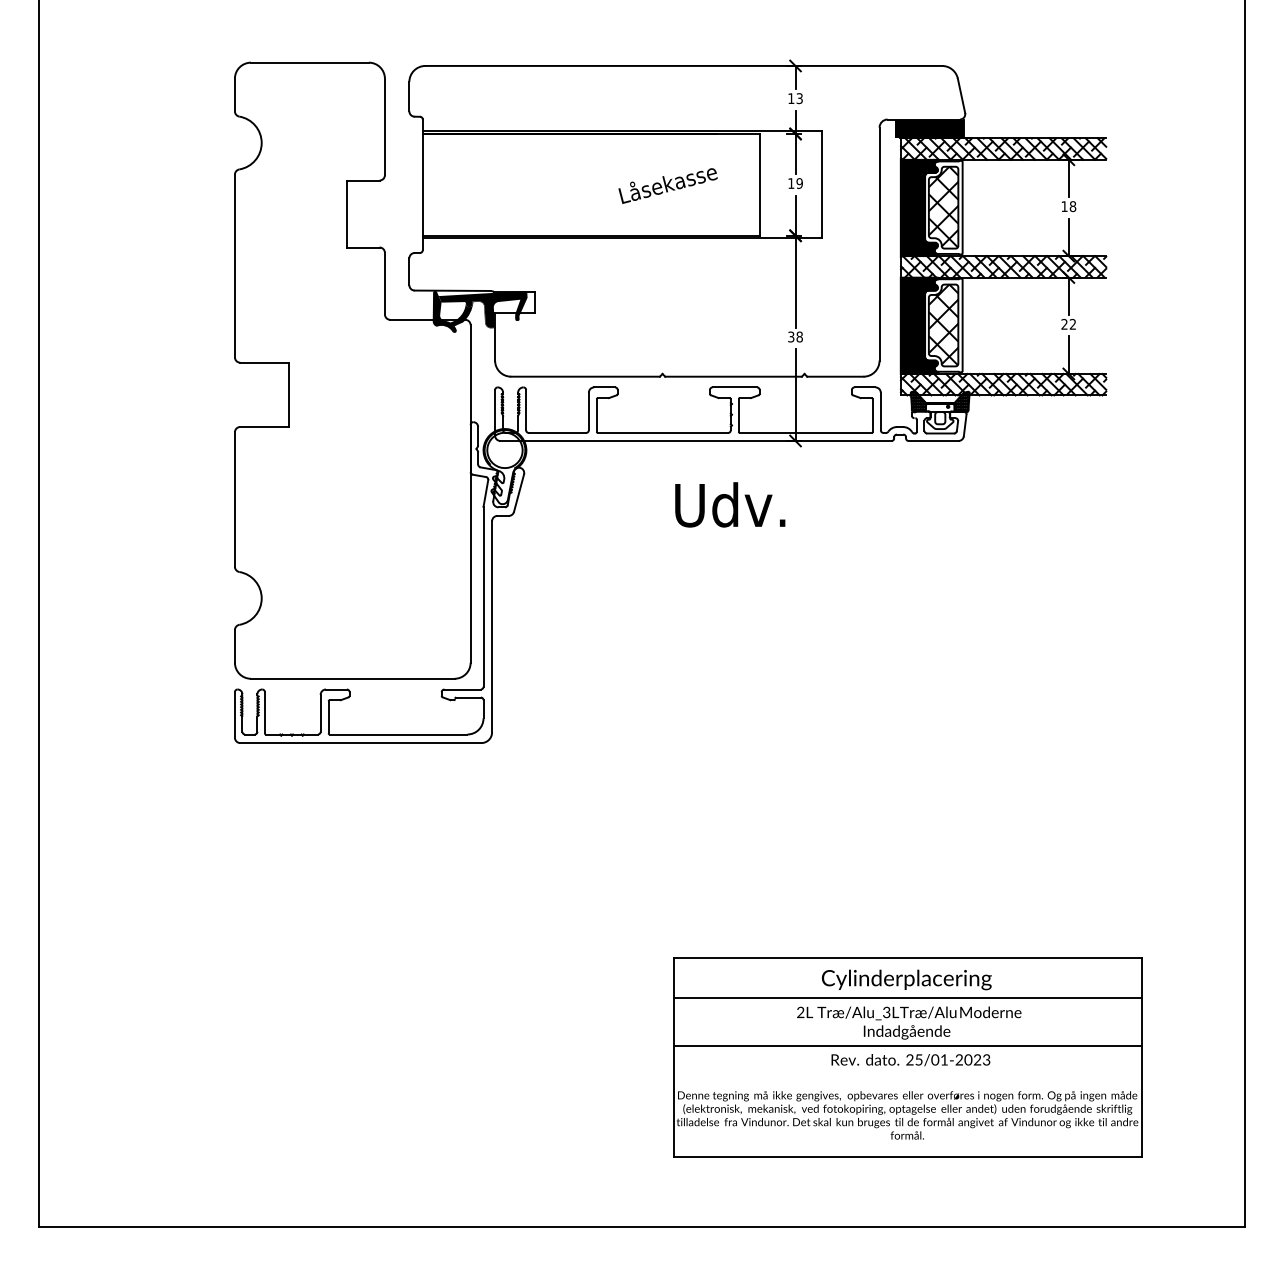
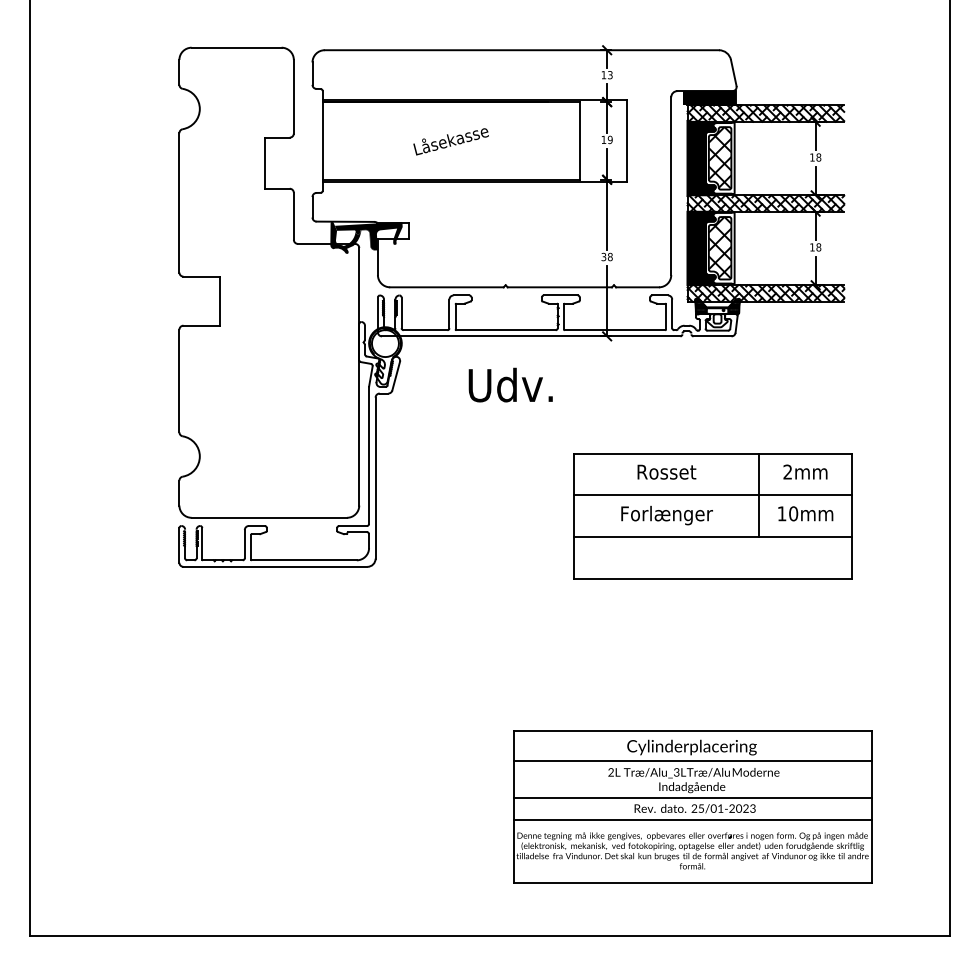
text: (667, 185) -> (450, 141), moved
text: (1068, 324) -> (815, 247), 22 -> 18
text: (730, 504) -> (510, 384), moved
part: (934, 676) -> (713, 516), added
line: (907, 1074) -> (692, 819), added

